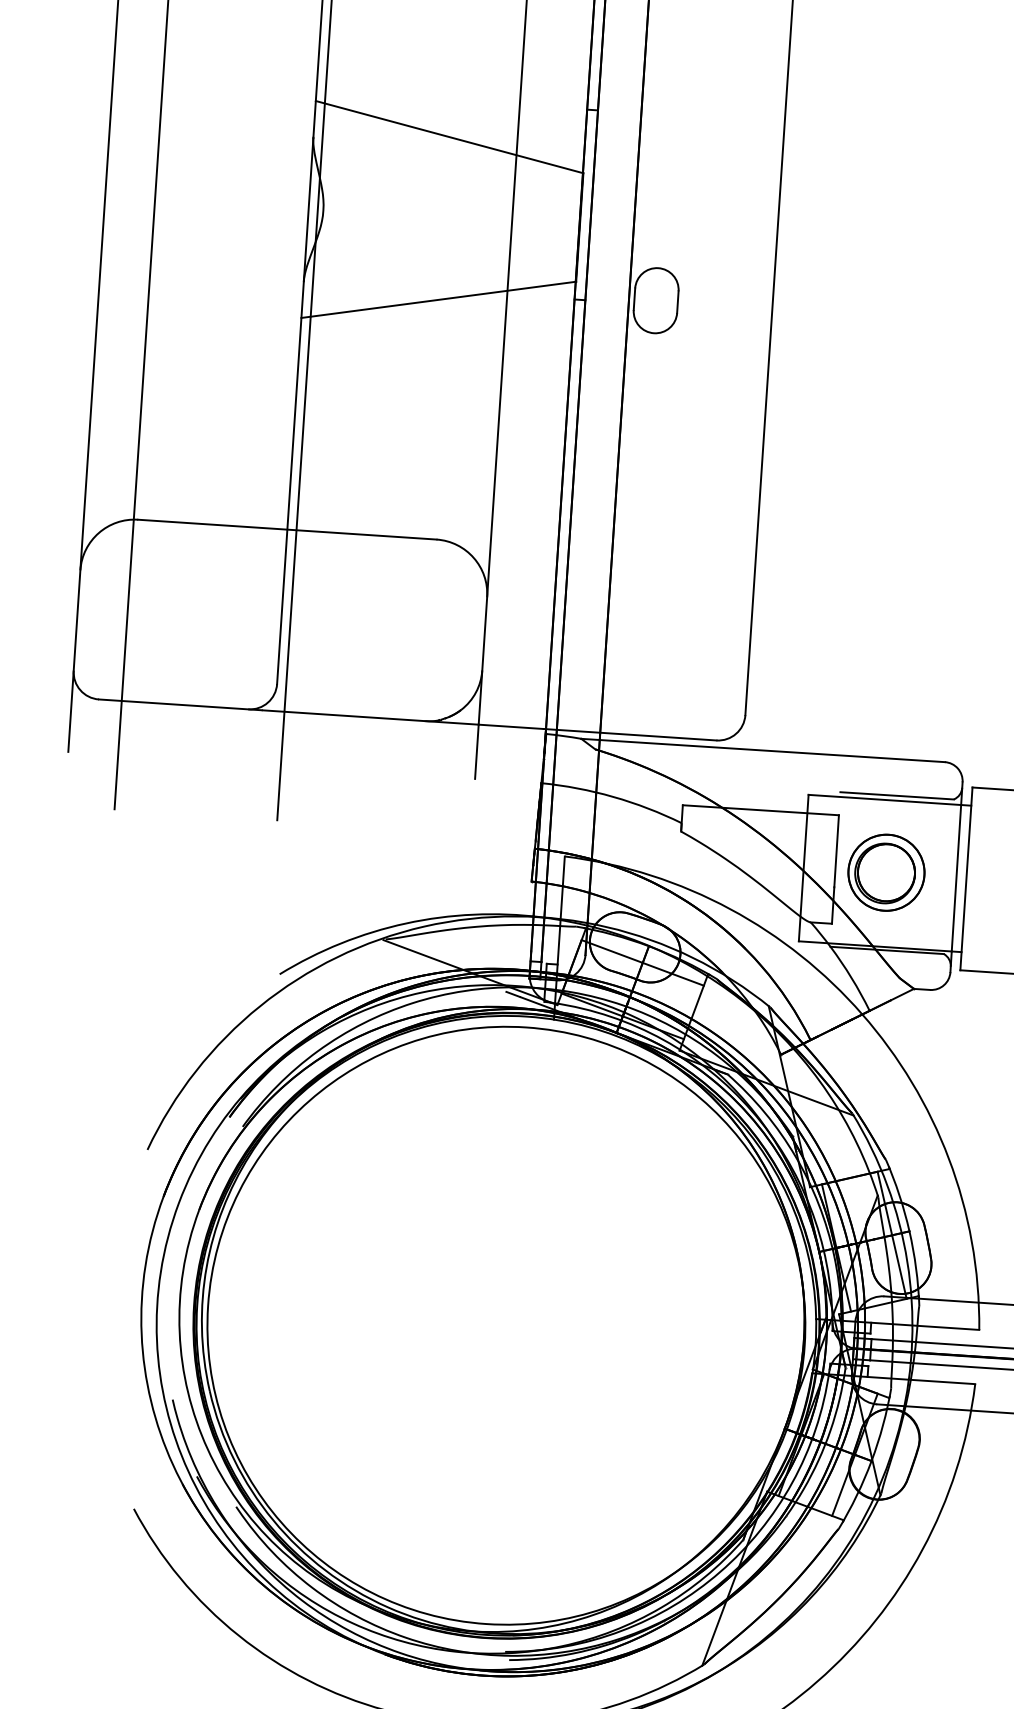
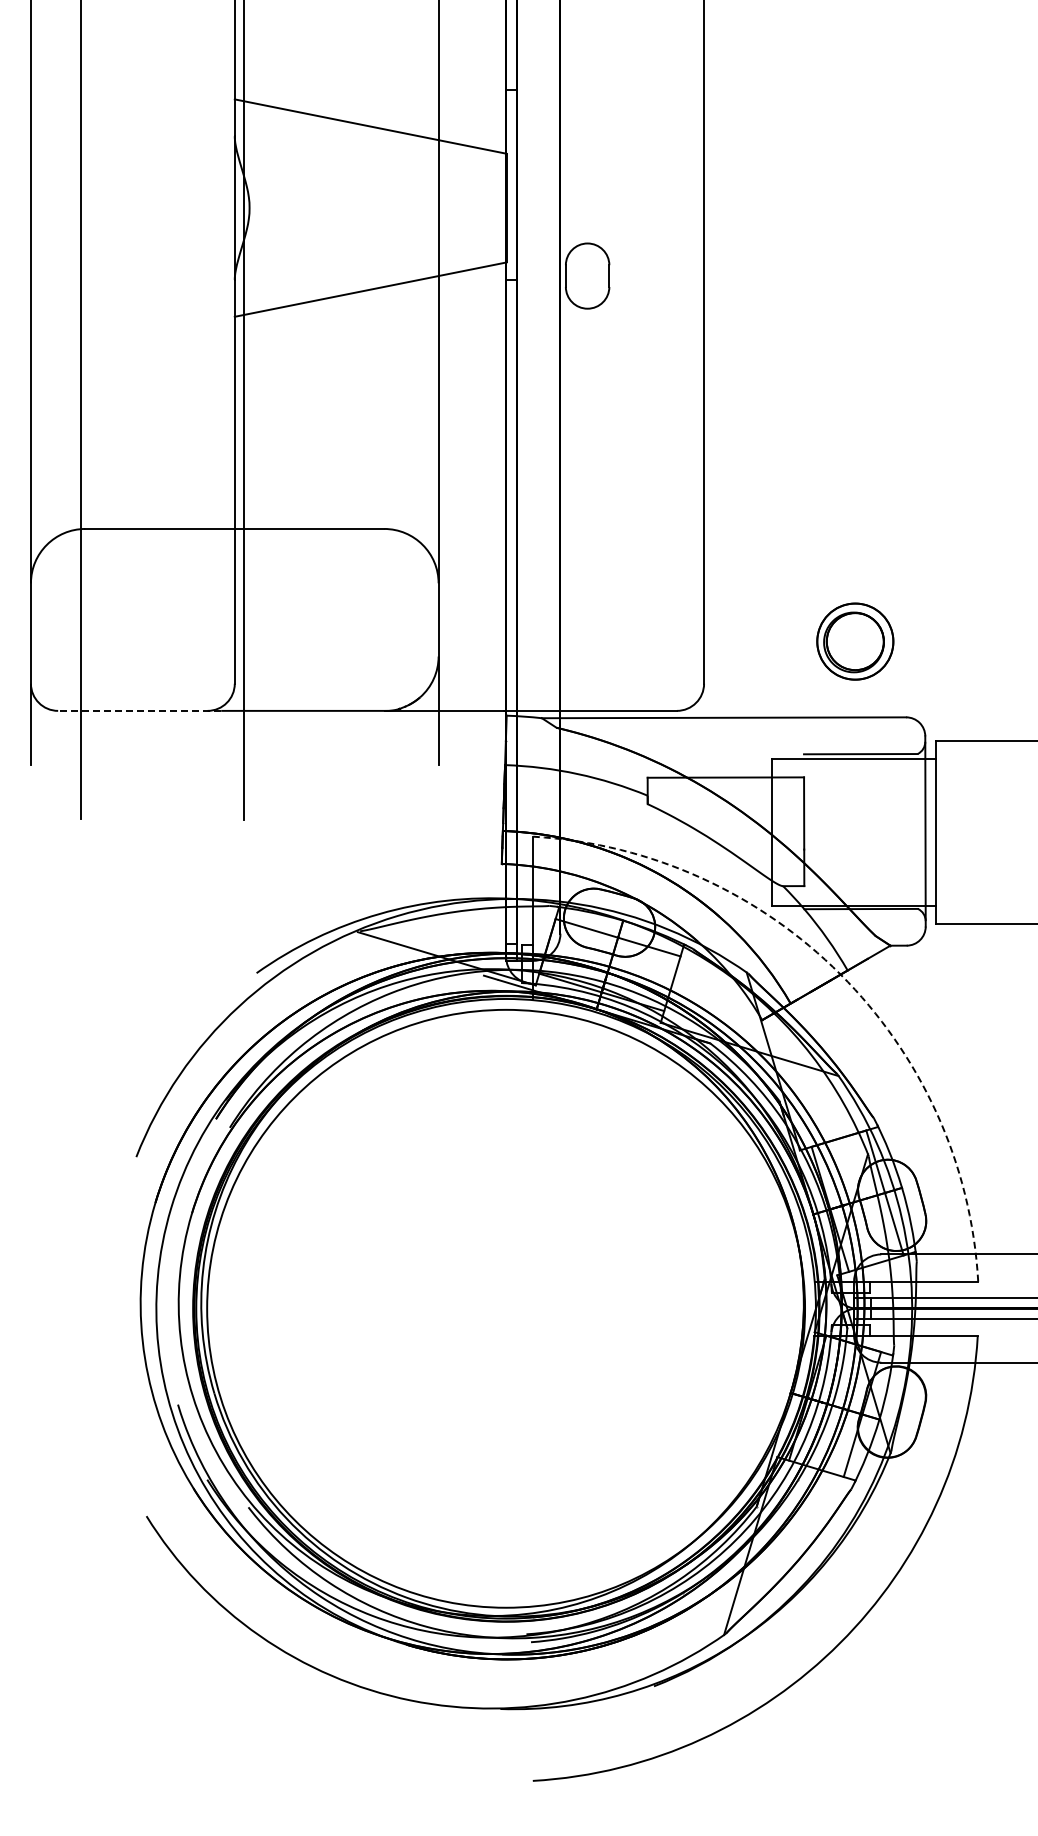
line: (180, 704) -> (139, 710), solid -> dashed
part: (886, 872) -> (855, 641), moved
arc: (862, 1014) -> (840, 974), solid -> dashed

